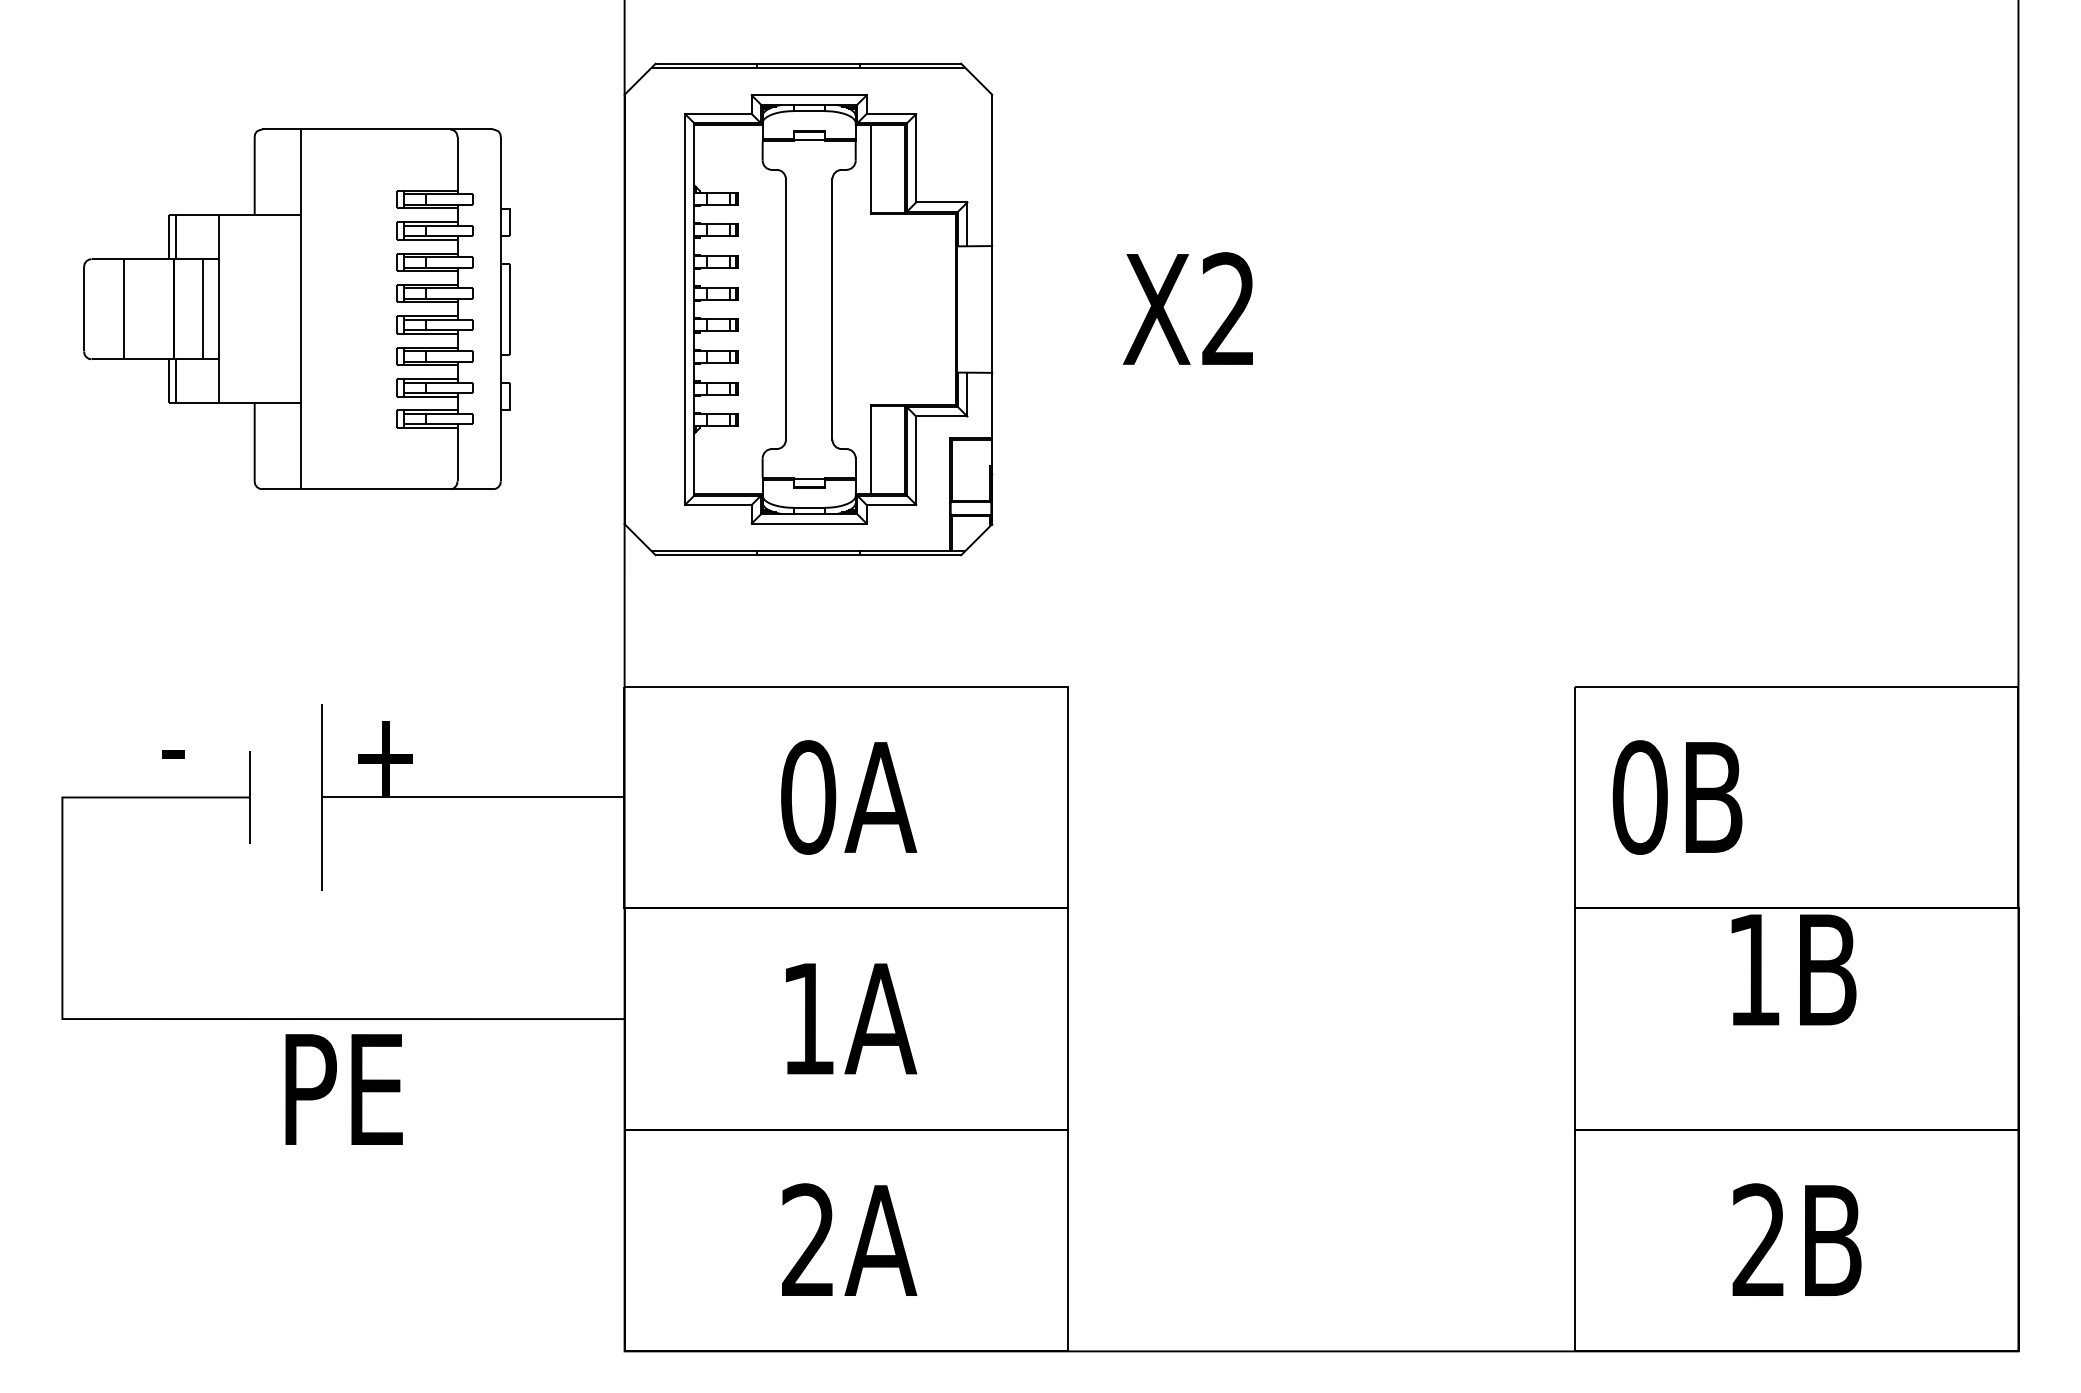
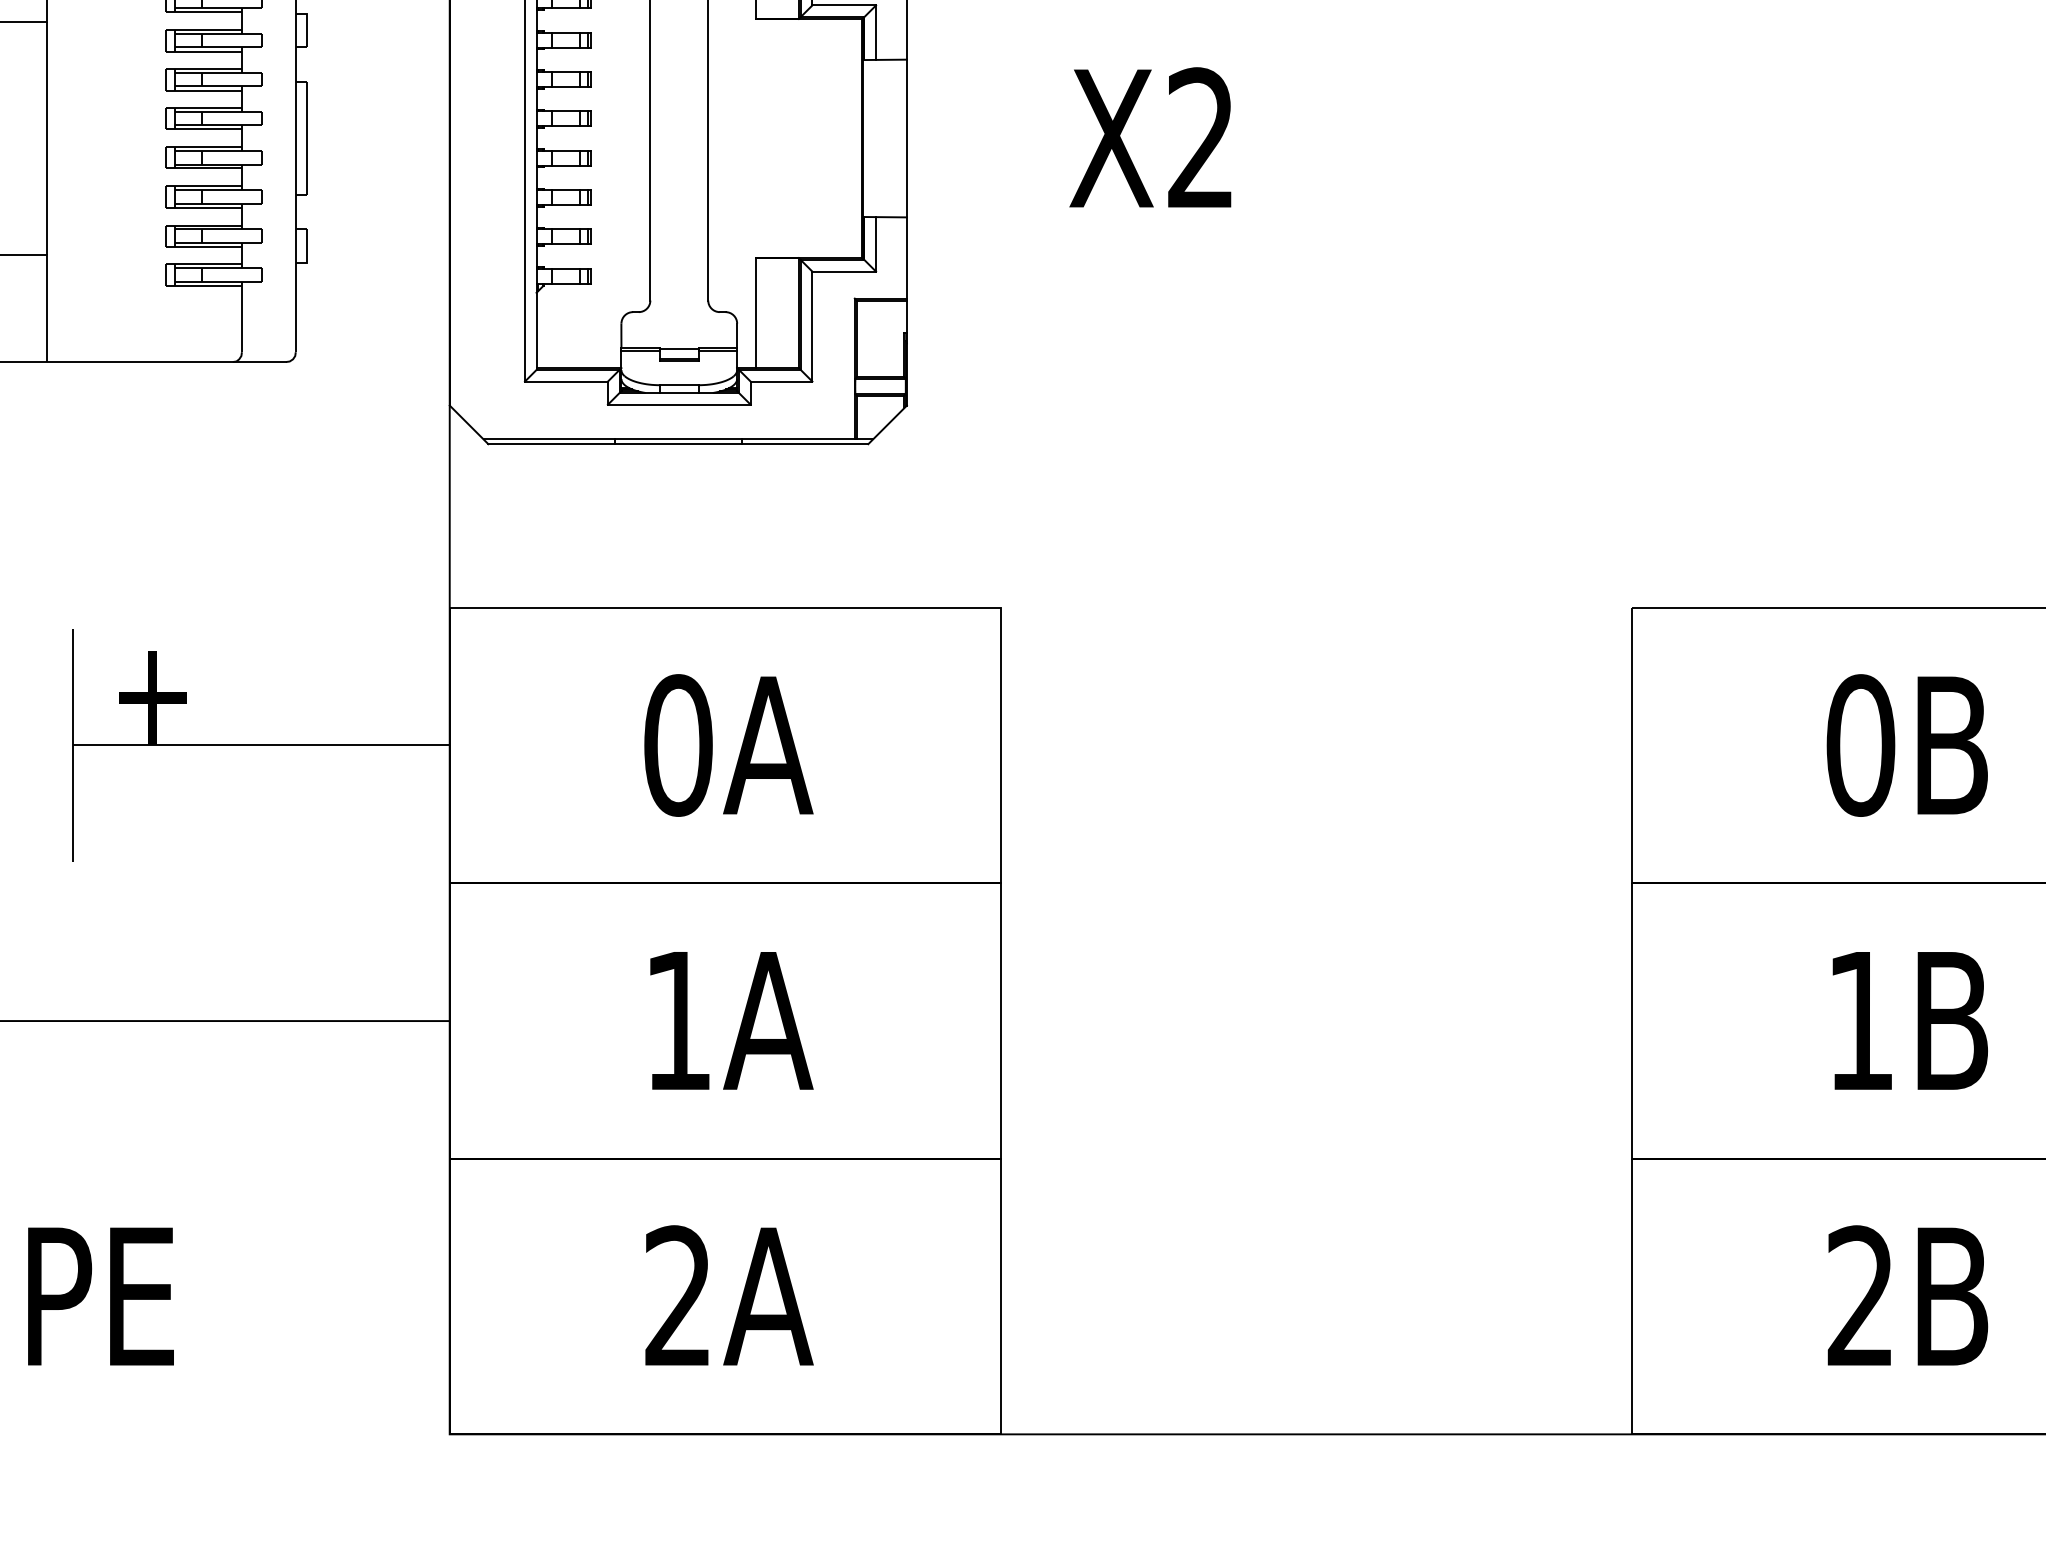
text: (1677, 797) -> (1907, 745), moved
text: (1793, 969) -> (1909, 1020), moved
text: (343, 1089) -> (100, 1296), moved

